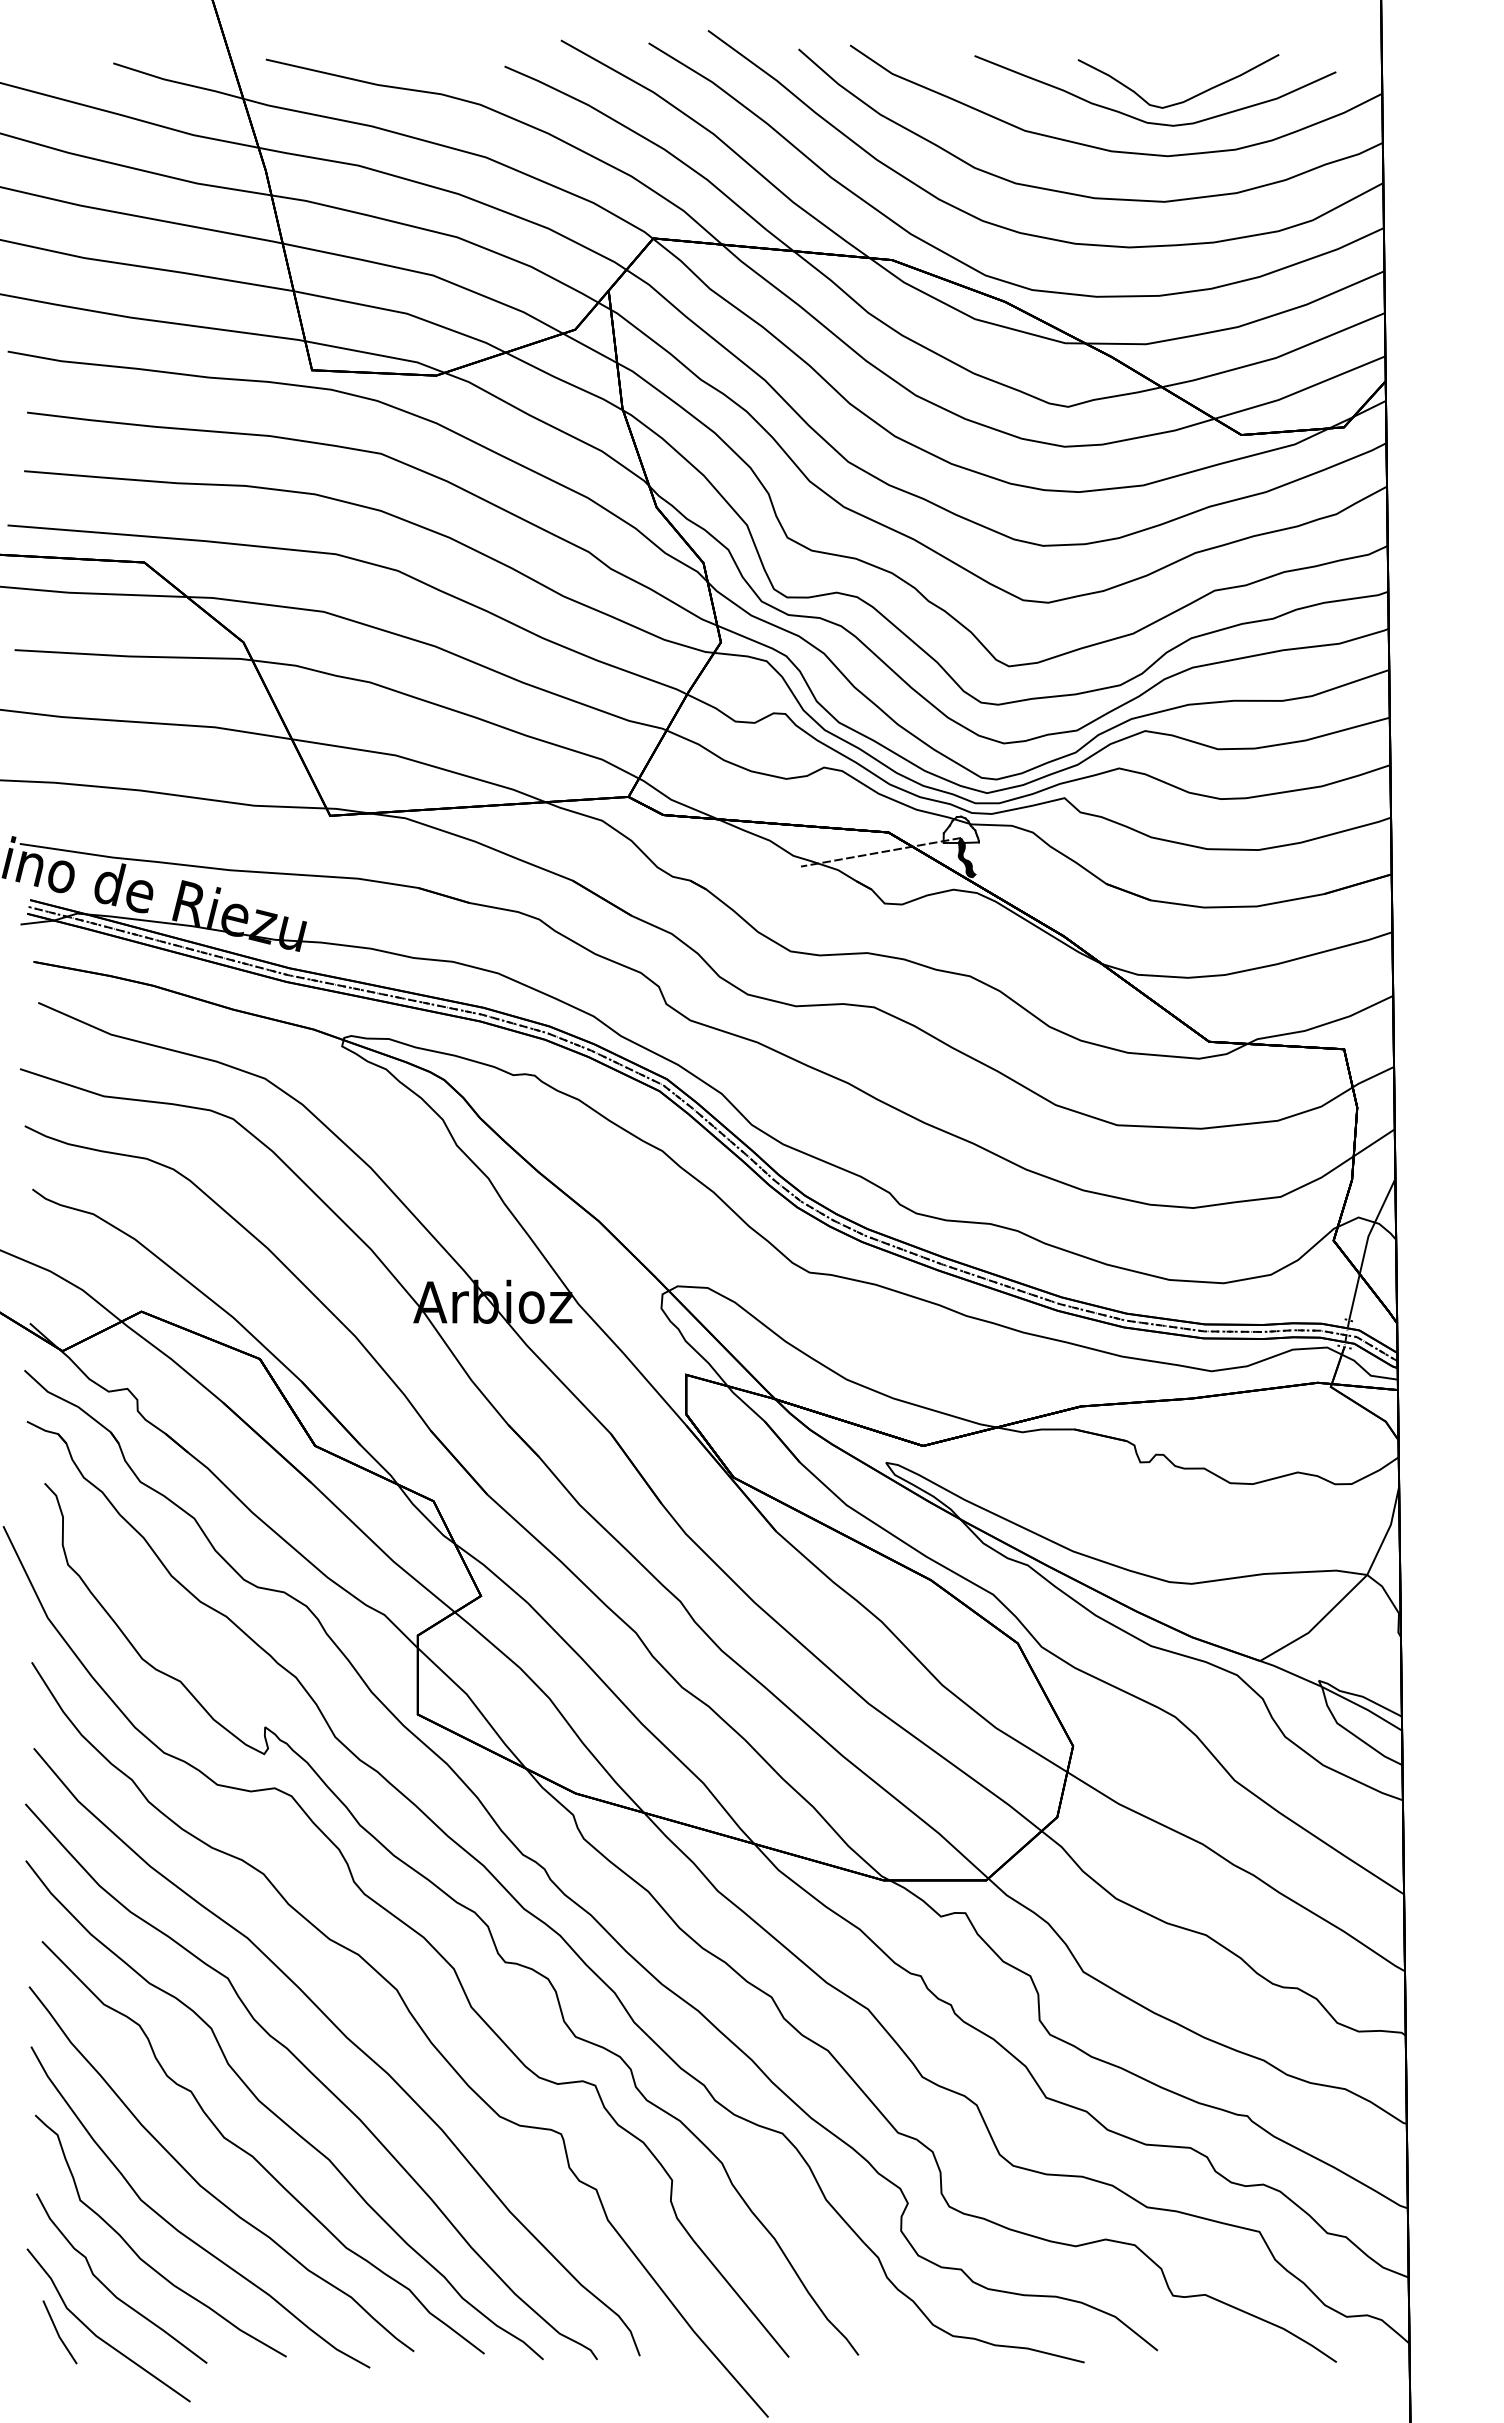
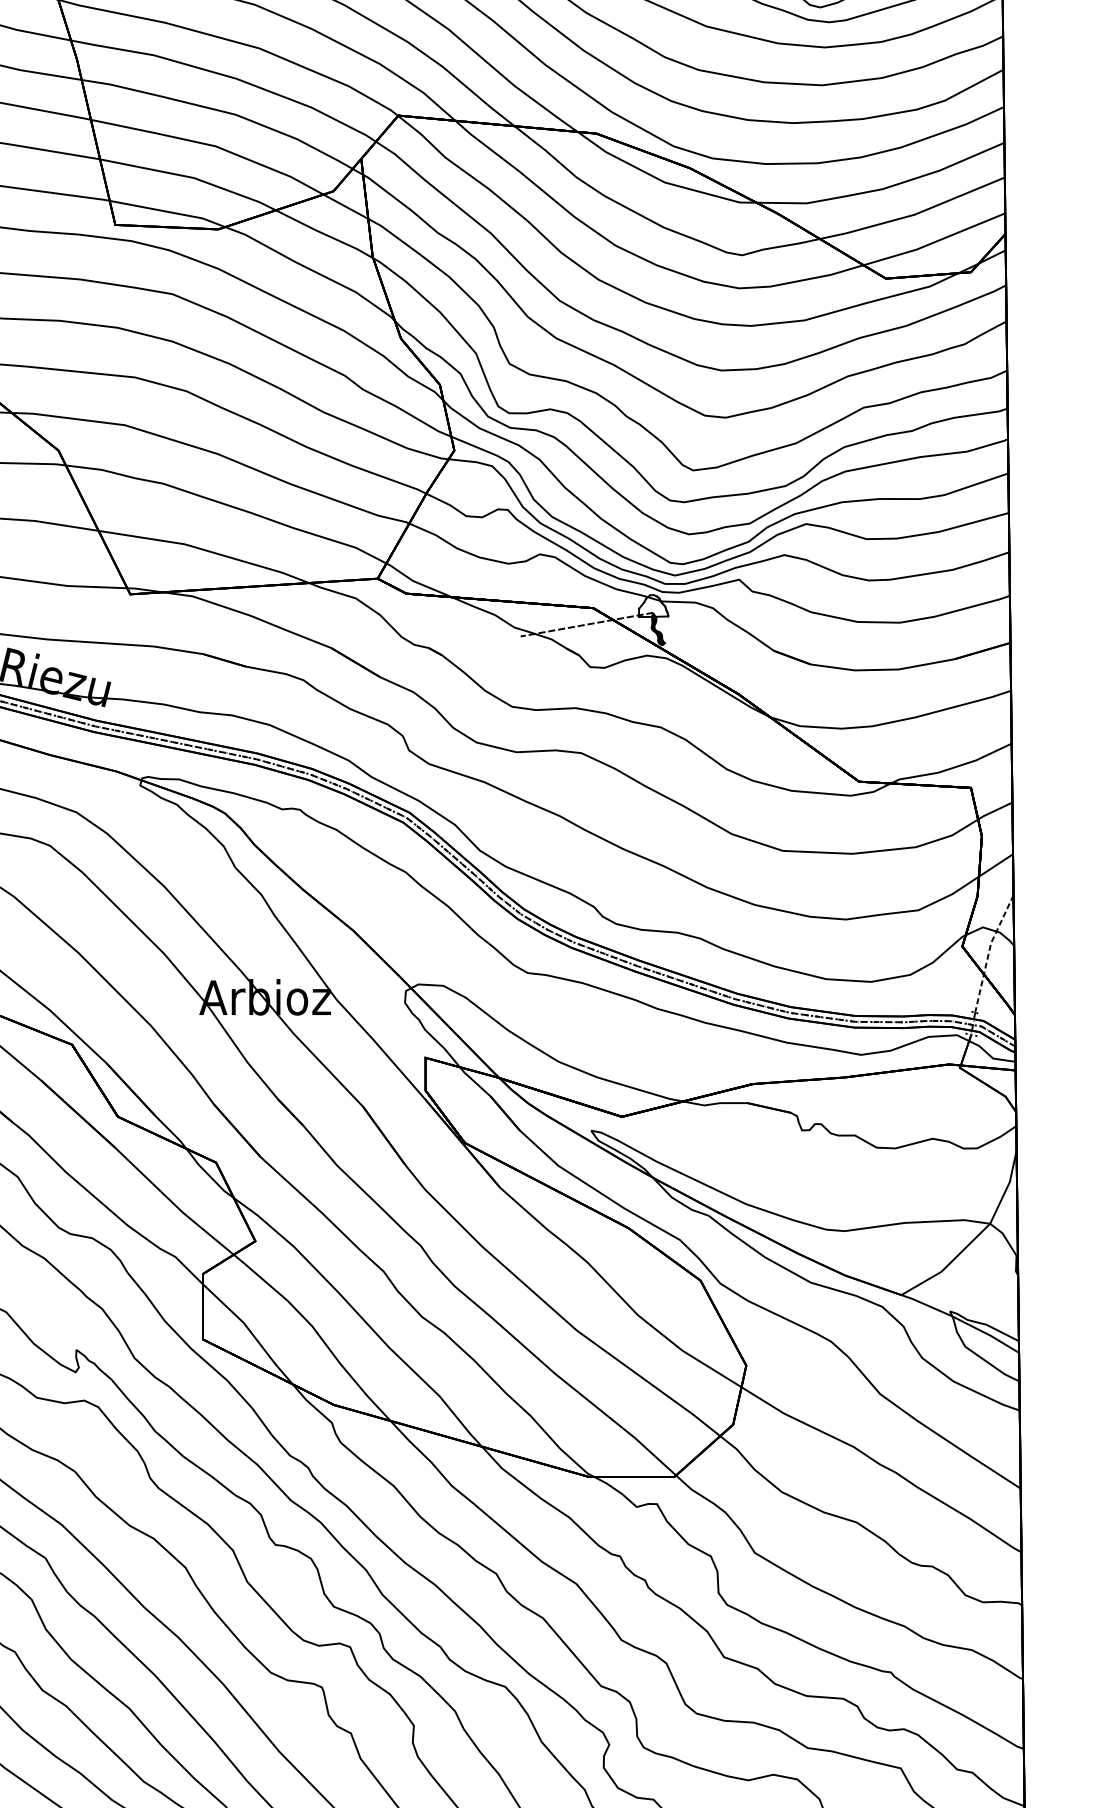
line: (1366, 1246) -> (989, 951), solid -> dashed

